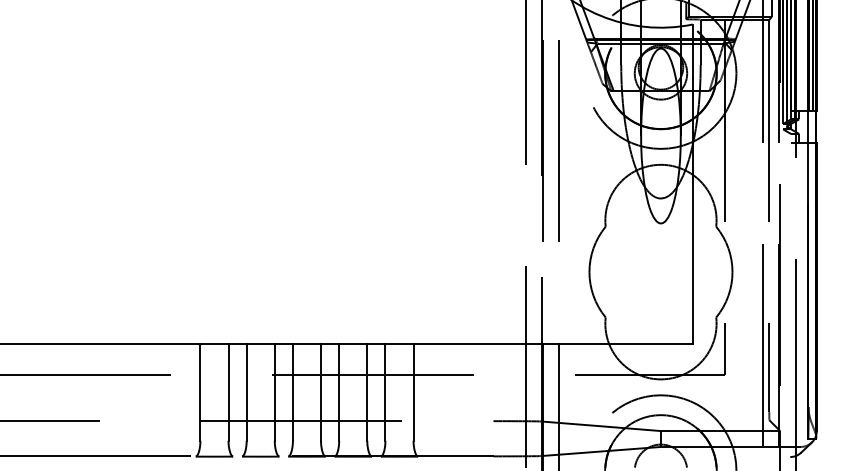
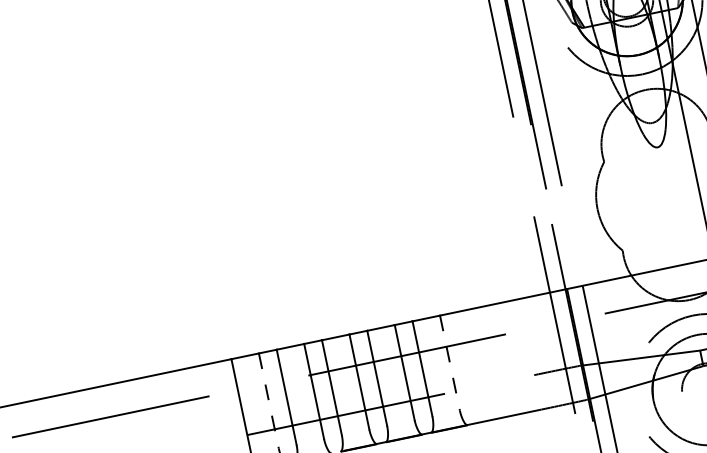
line: (228, 392) -> (268, 401), solid -> dashed
line: (413, 392) -> (450, 363), solid -> dashed

